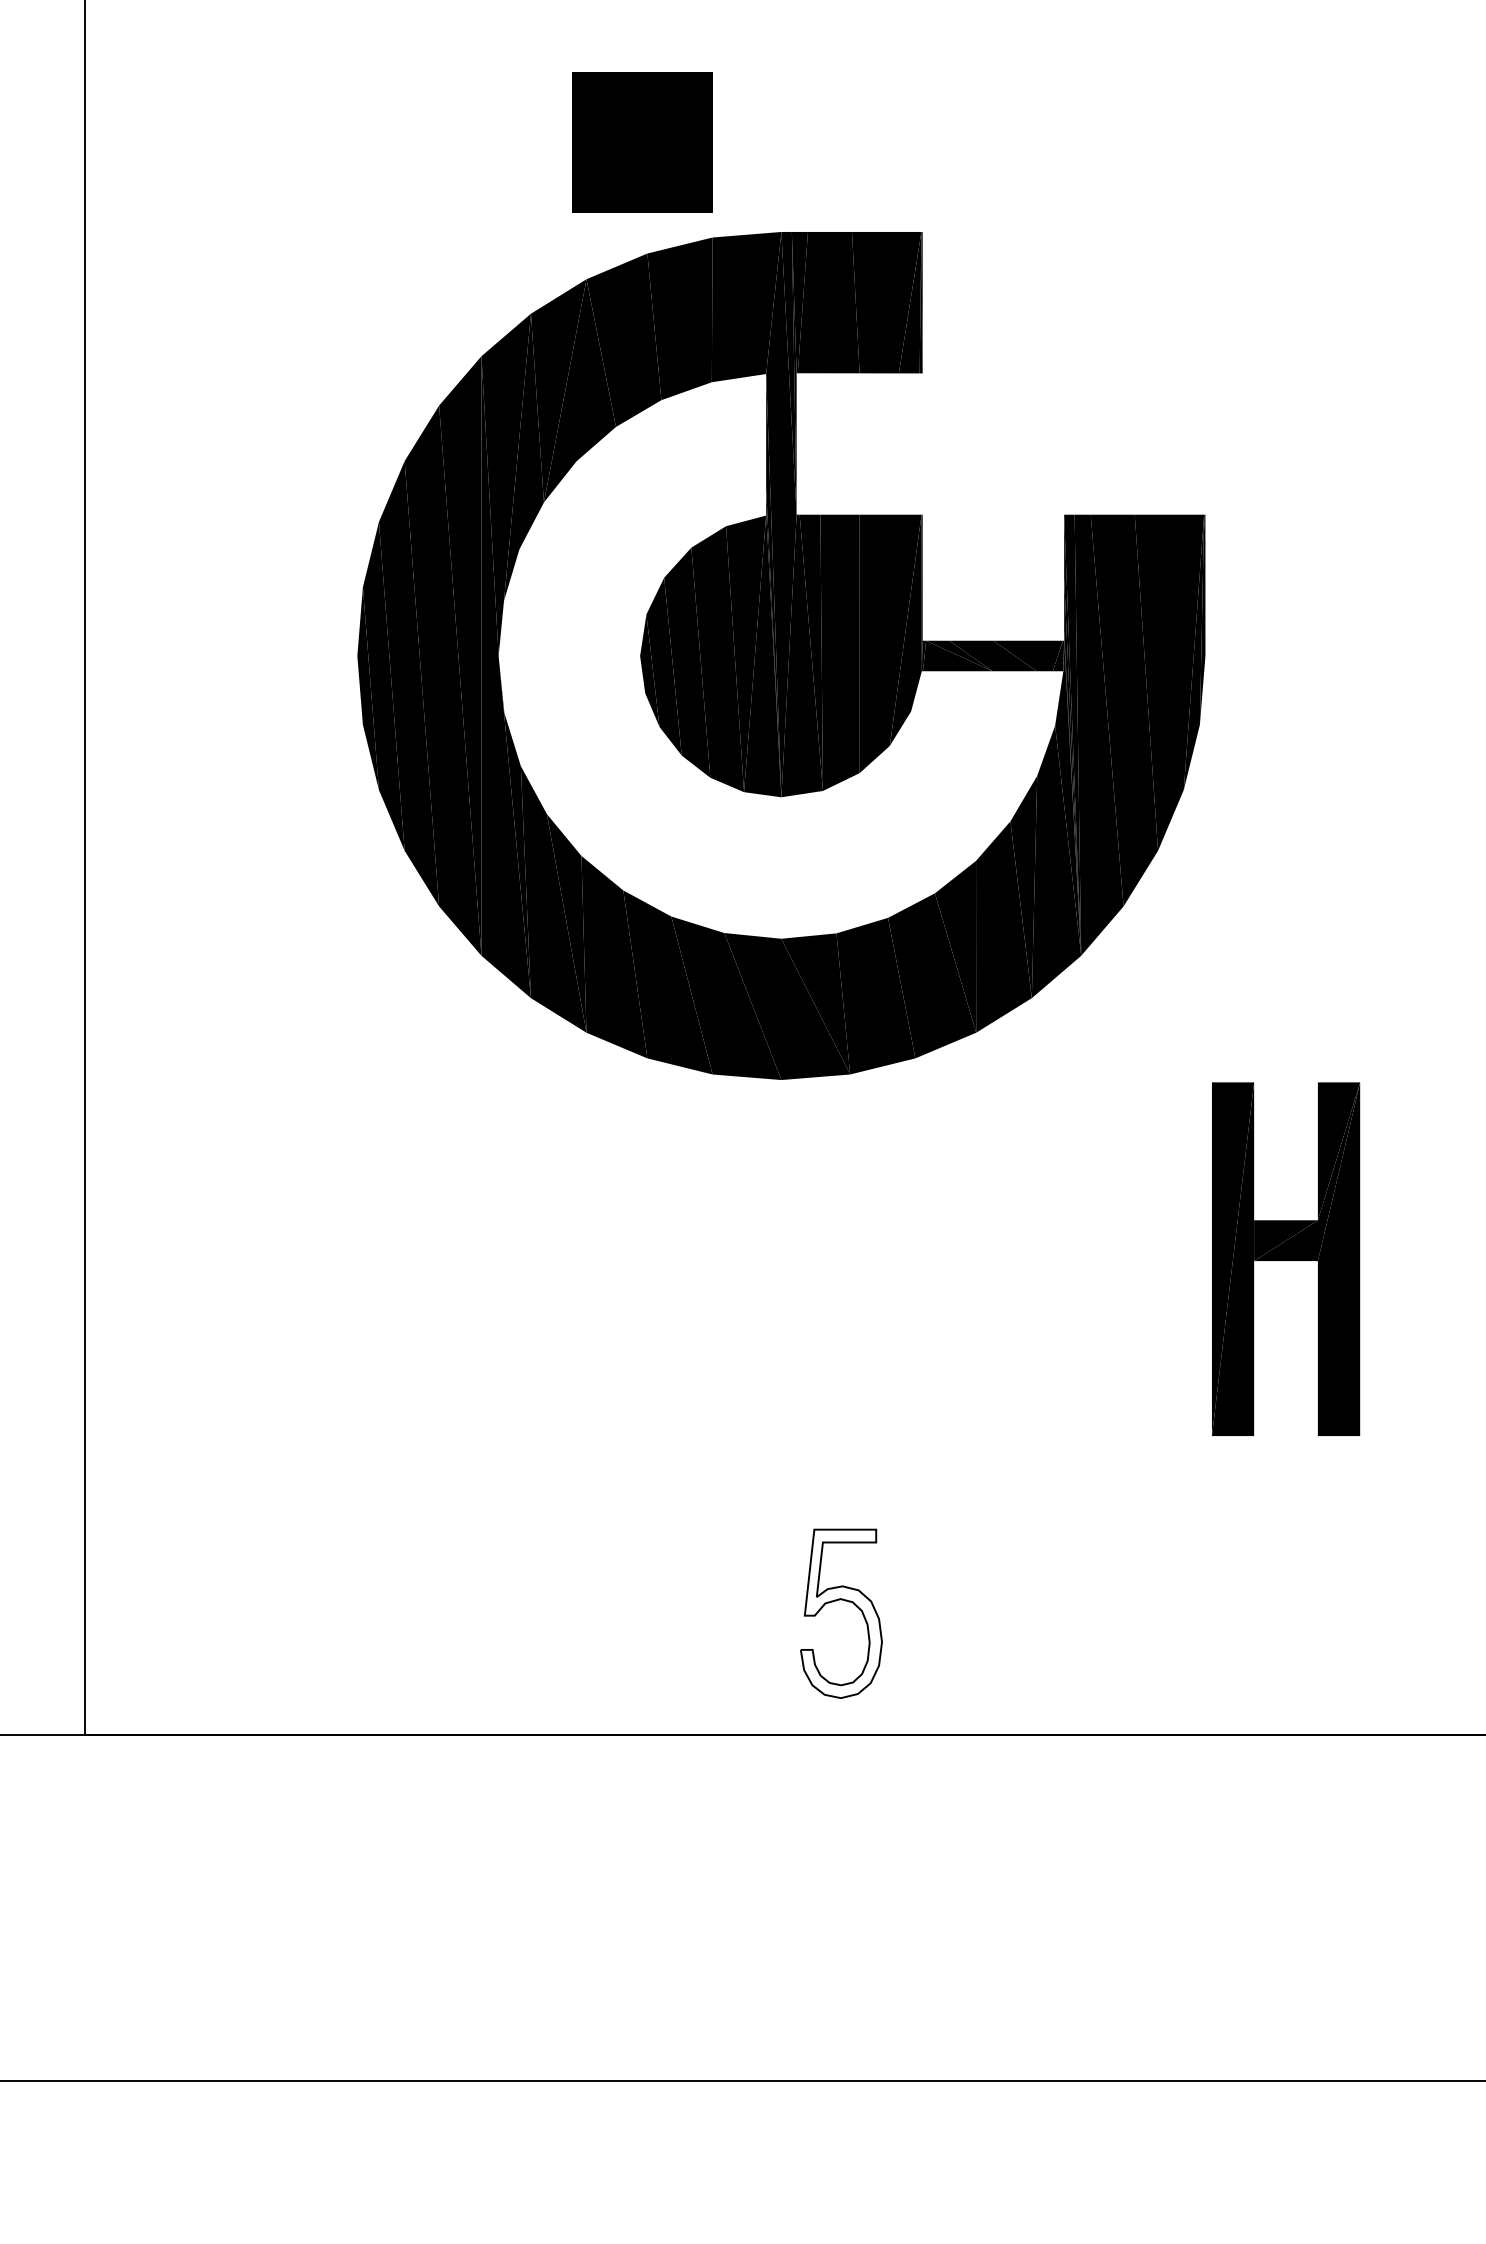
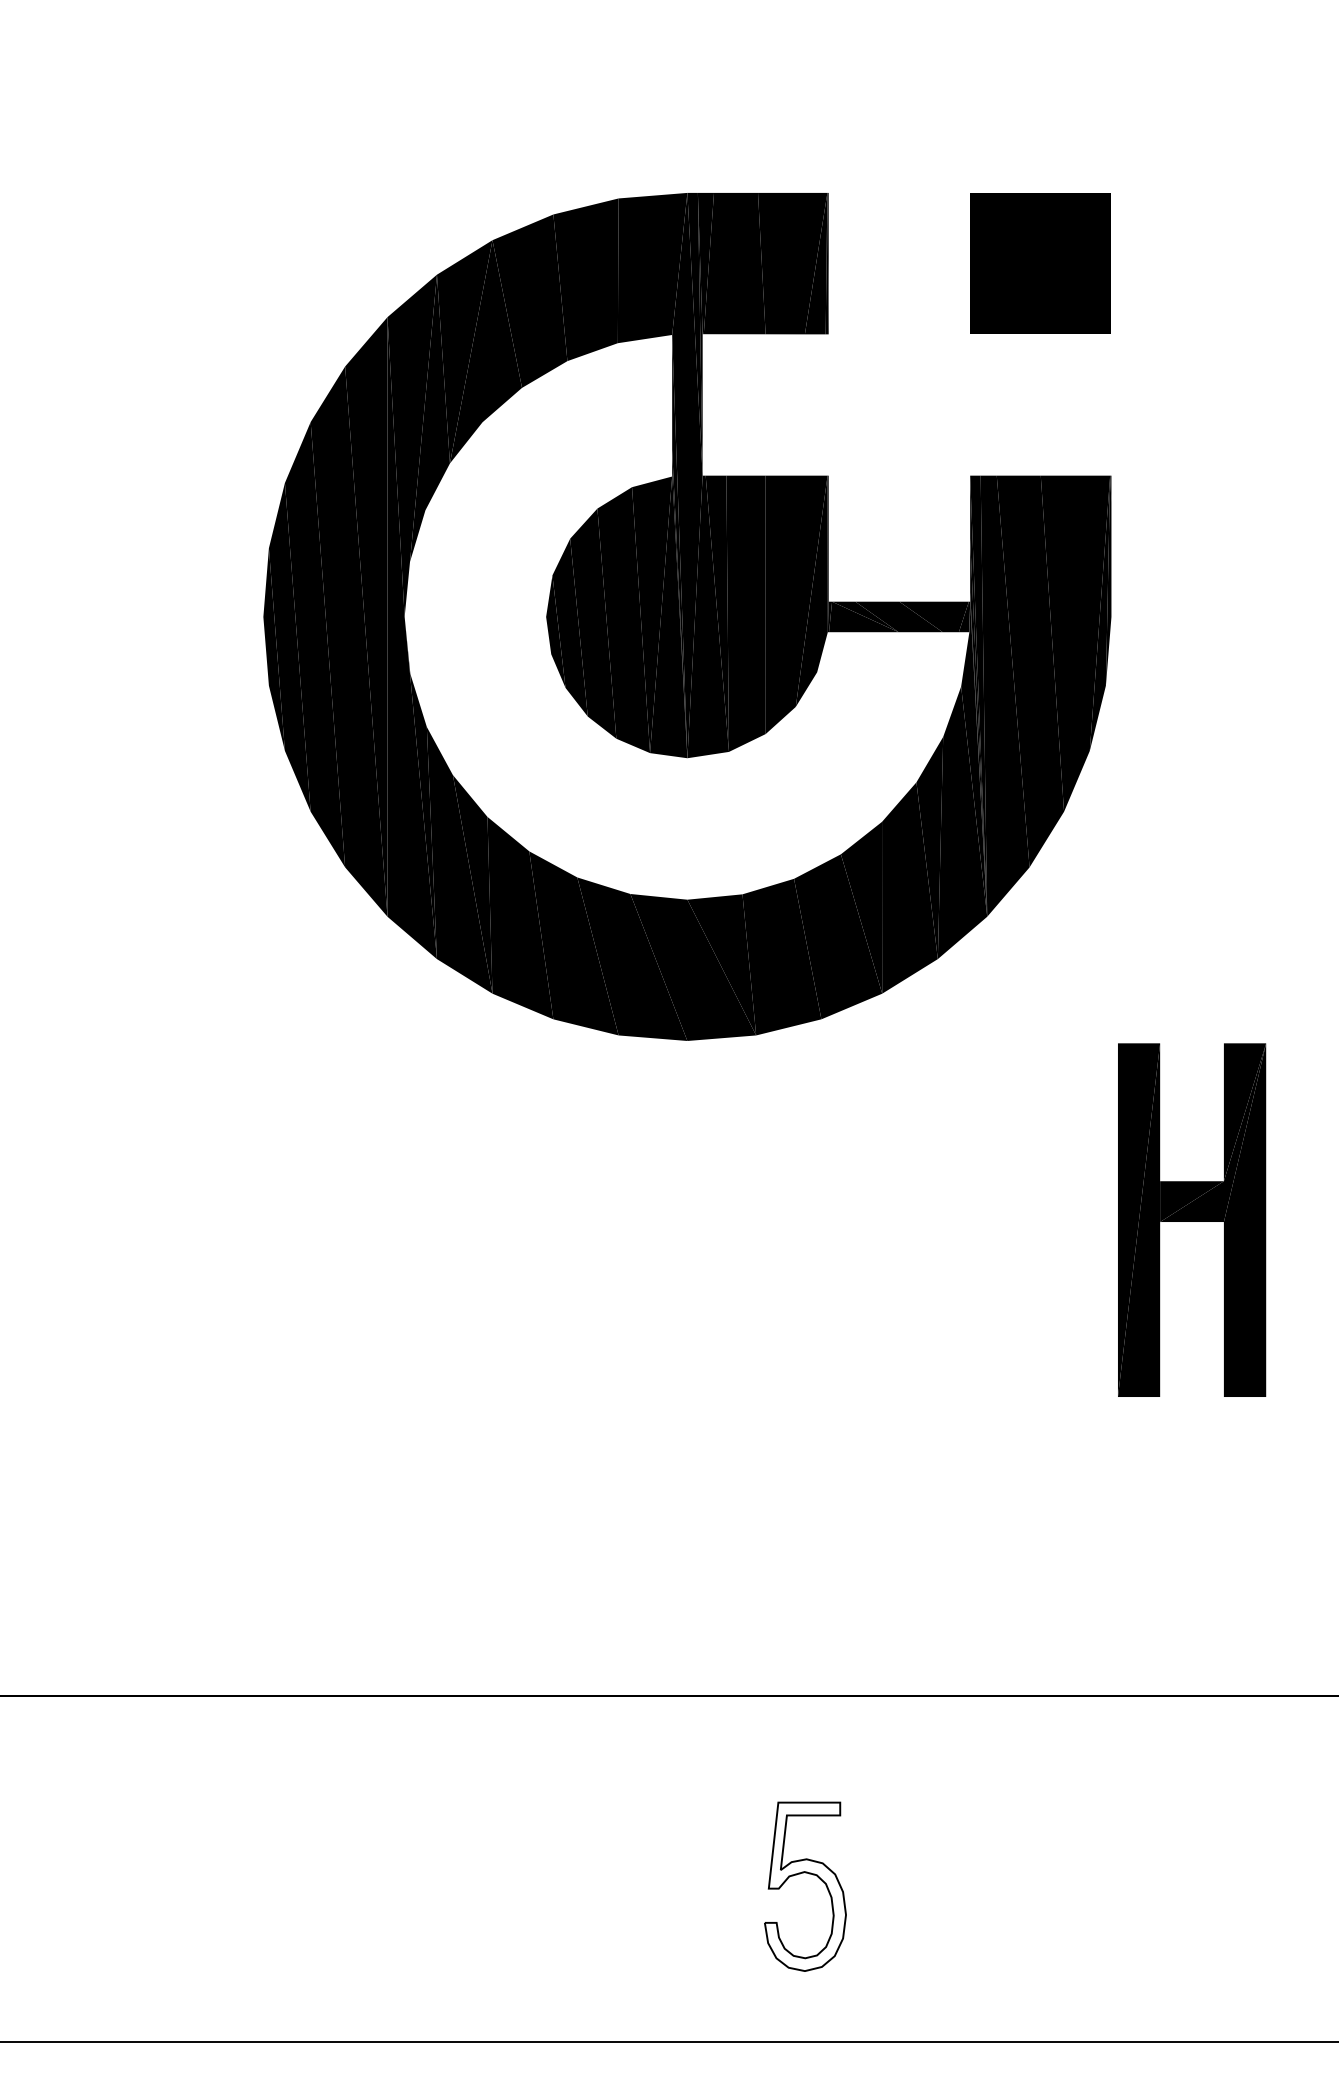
part: (642, 142) -> (1040, 263), moved
part: (845, 1601) -> (809, 1874), moved

